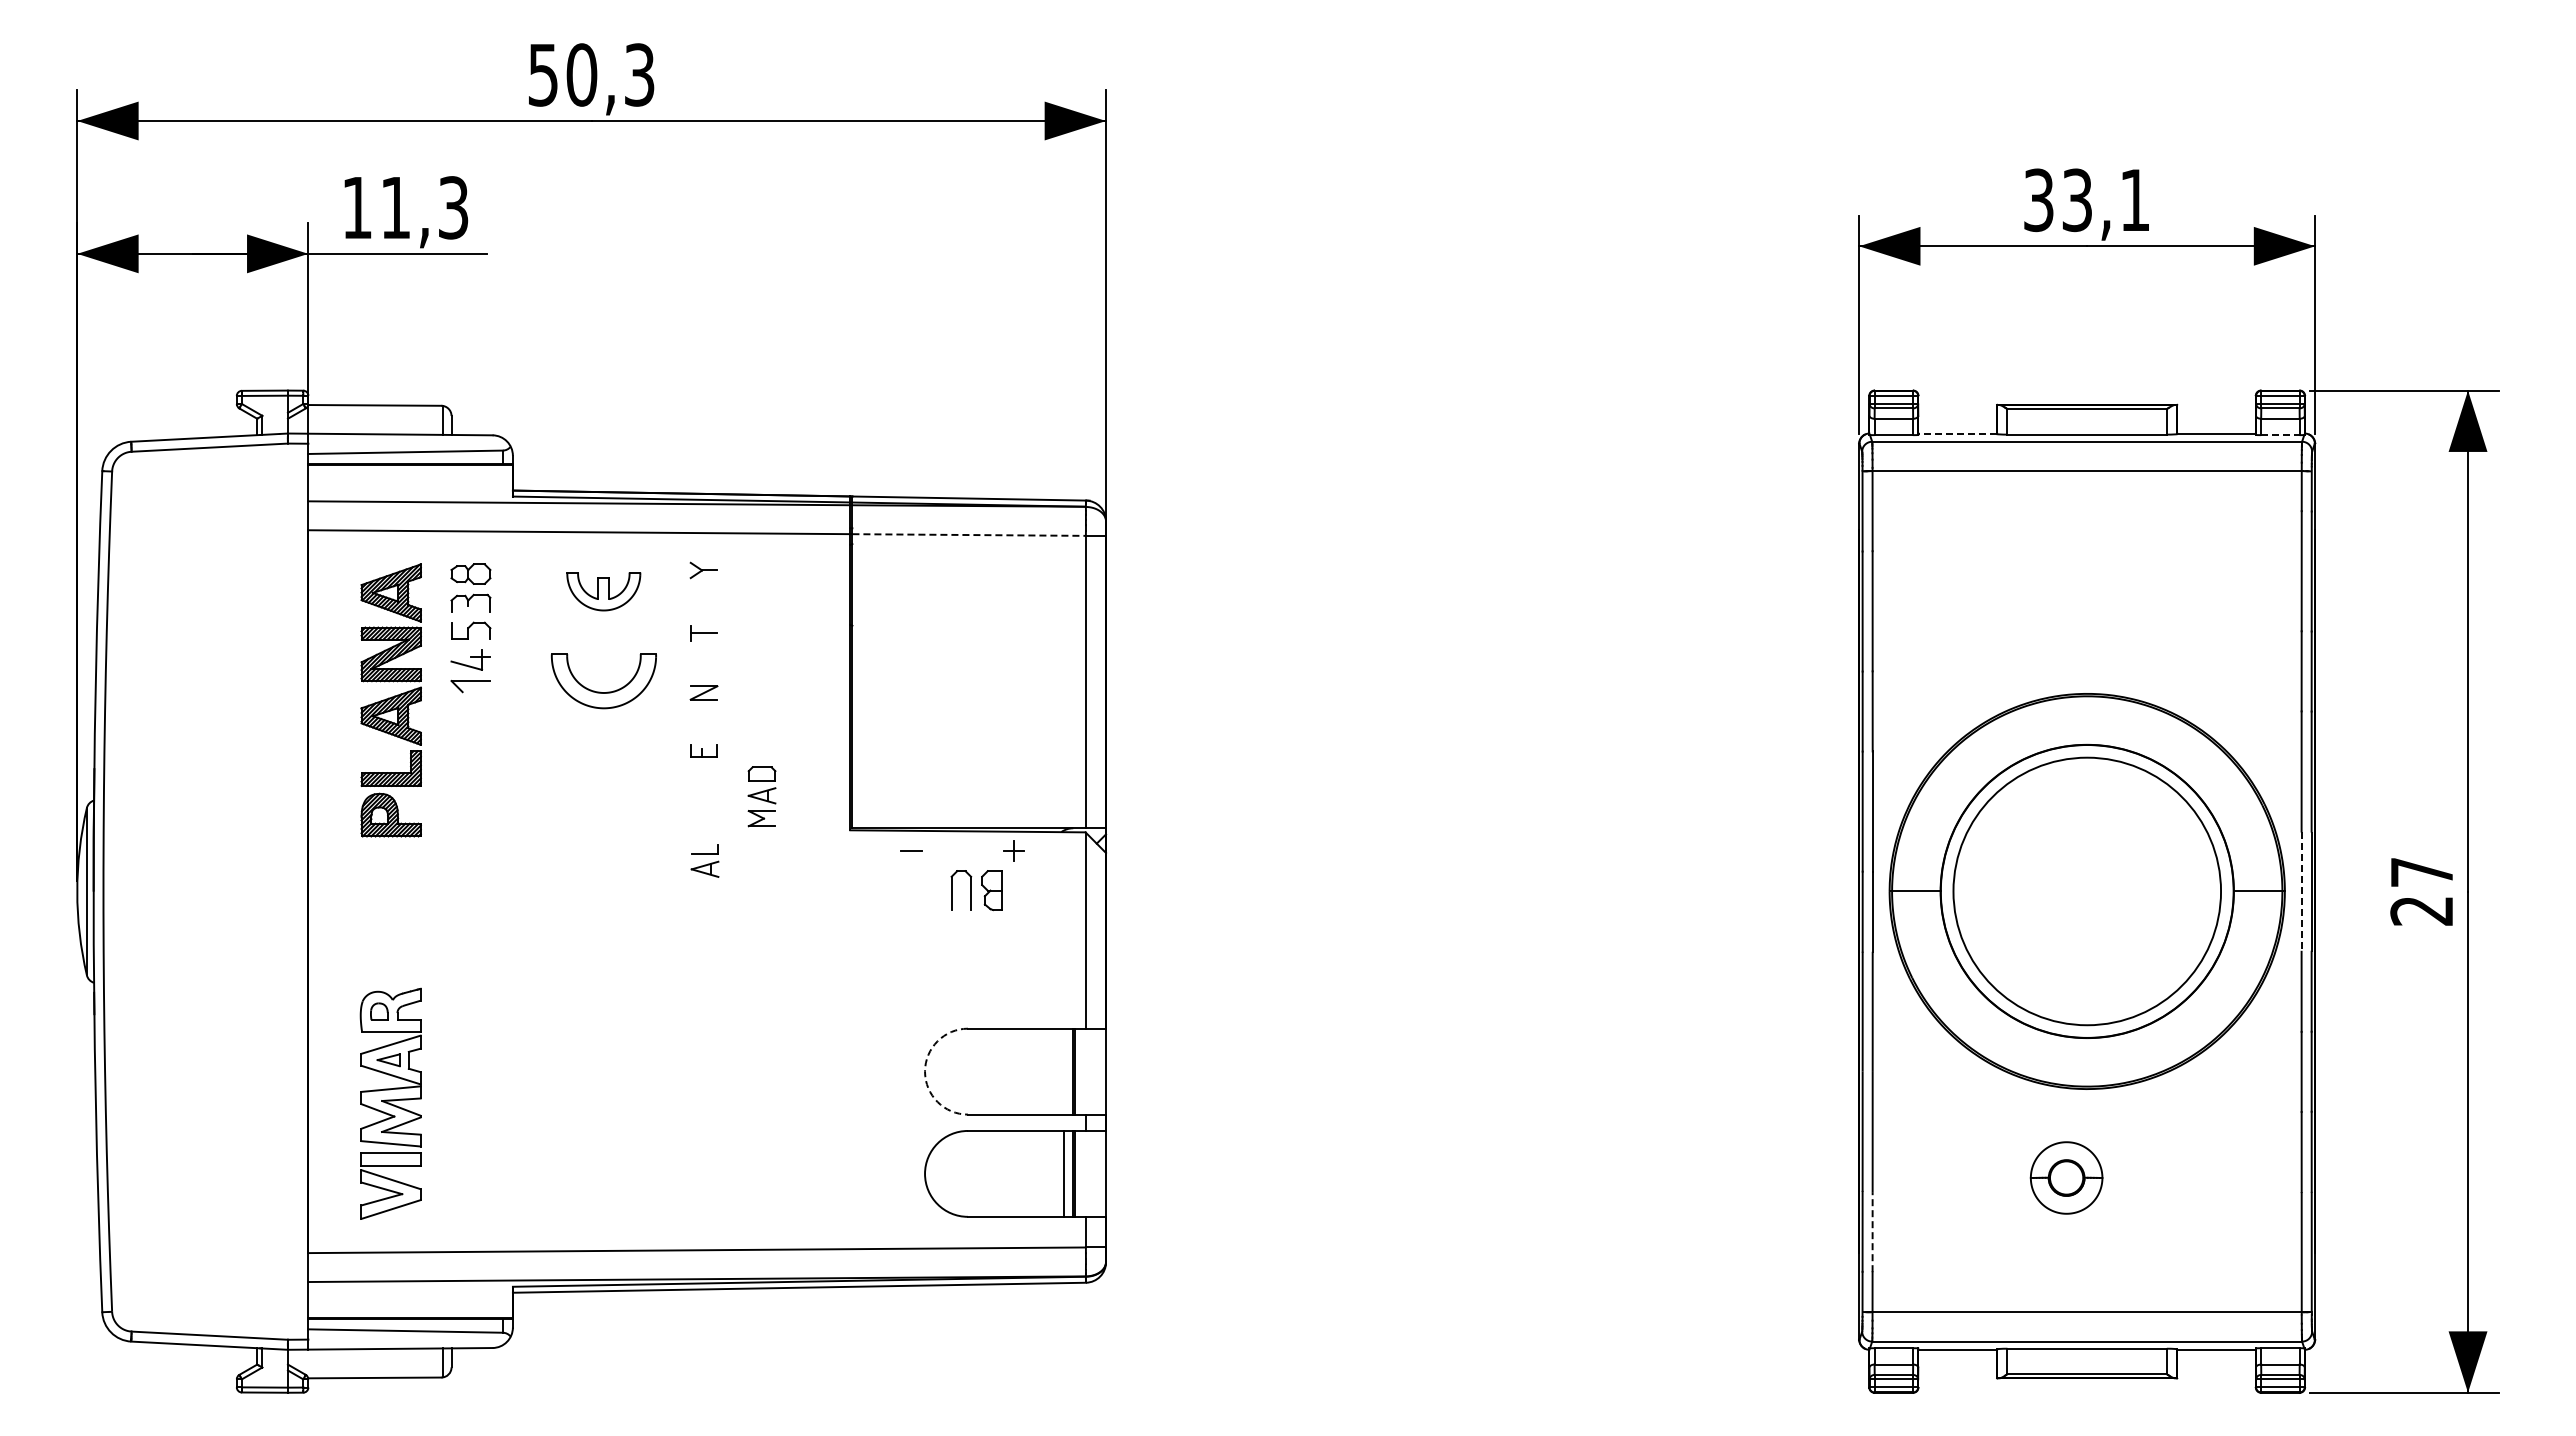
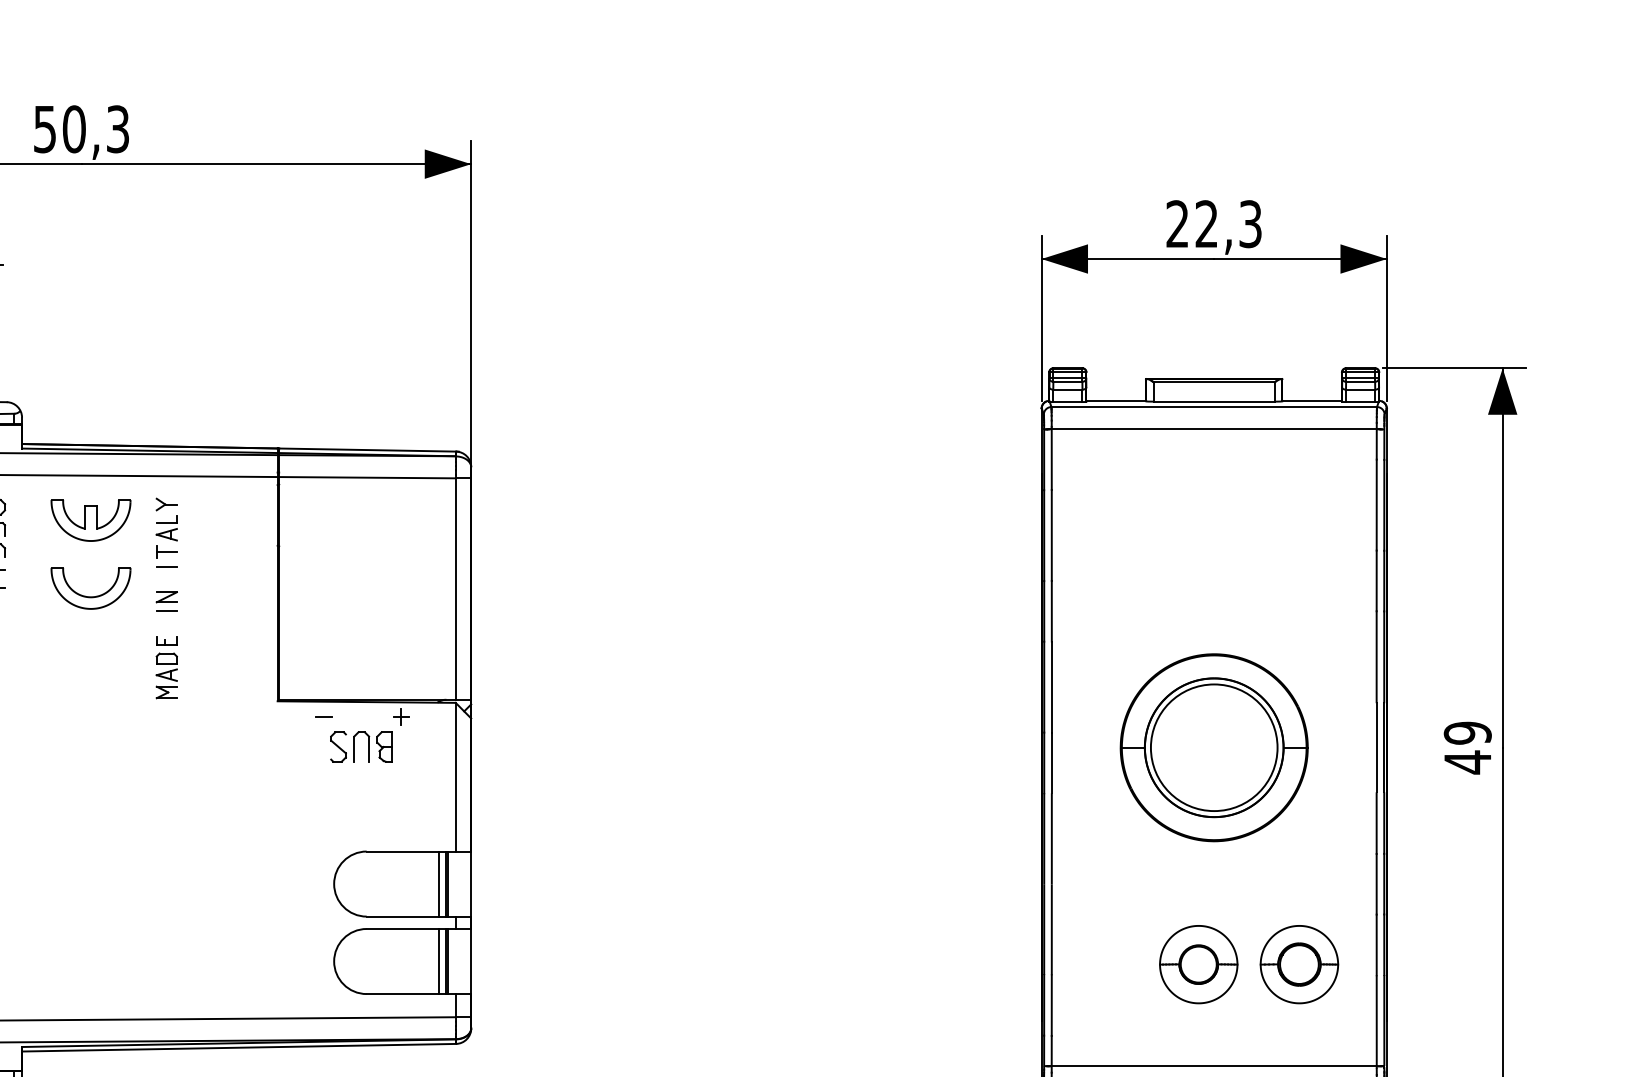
text: (2086, 200) -> (1213, 224), 33,1 -> 22,3
line: (1957, 433) -> (1116, 400), dashed -> solid
line: (2280, 435) -> (1360, 402), dashed -> solid
line: (969, 535) -> (367, 478), dashed -> solid
part: (603, 591) -> (90, 520), size x1.43
line: (703, 652) -> (166, 566), added
line: (703, 711) -> (166, 611), added
part: (761, 796) -> (166, 675), moved
part: (704, 860) -> (166, 528), moved
part: (930, 890) -> (338, 746), added
part: (2086, 891) -> (1213, 747), size x0.62
line: (2301, 891) -> (1376, 747), dashed -> solid
text: (2421, 892) -> (1467, 748), 27 -> 49
arc: (925, 1071) -> (334, 883), dashed -> solid
line: (1064, 1071) -> (439, 883), added
part: (2066, 1177) -> (1198, 964), size x1.43
part: (2199, 1177) -> (1299, 964), added
line: (1872, 1231) -> (1051, 1005), dashed -> solid

